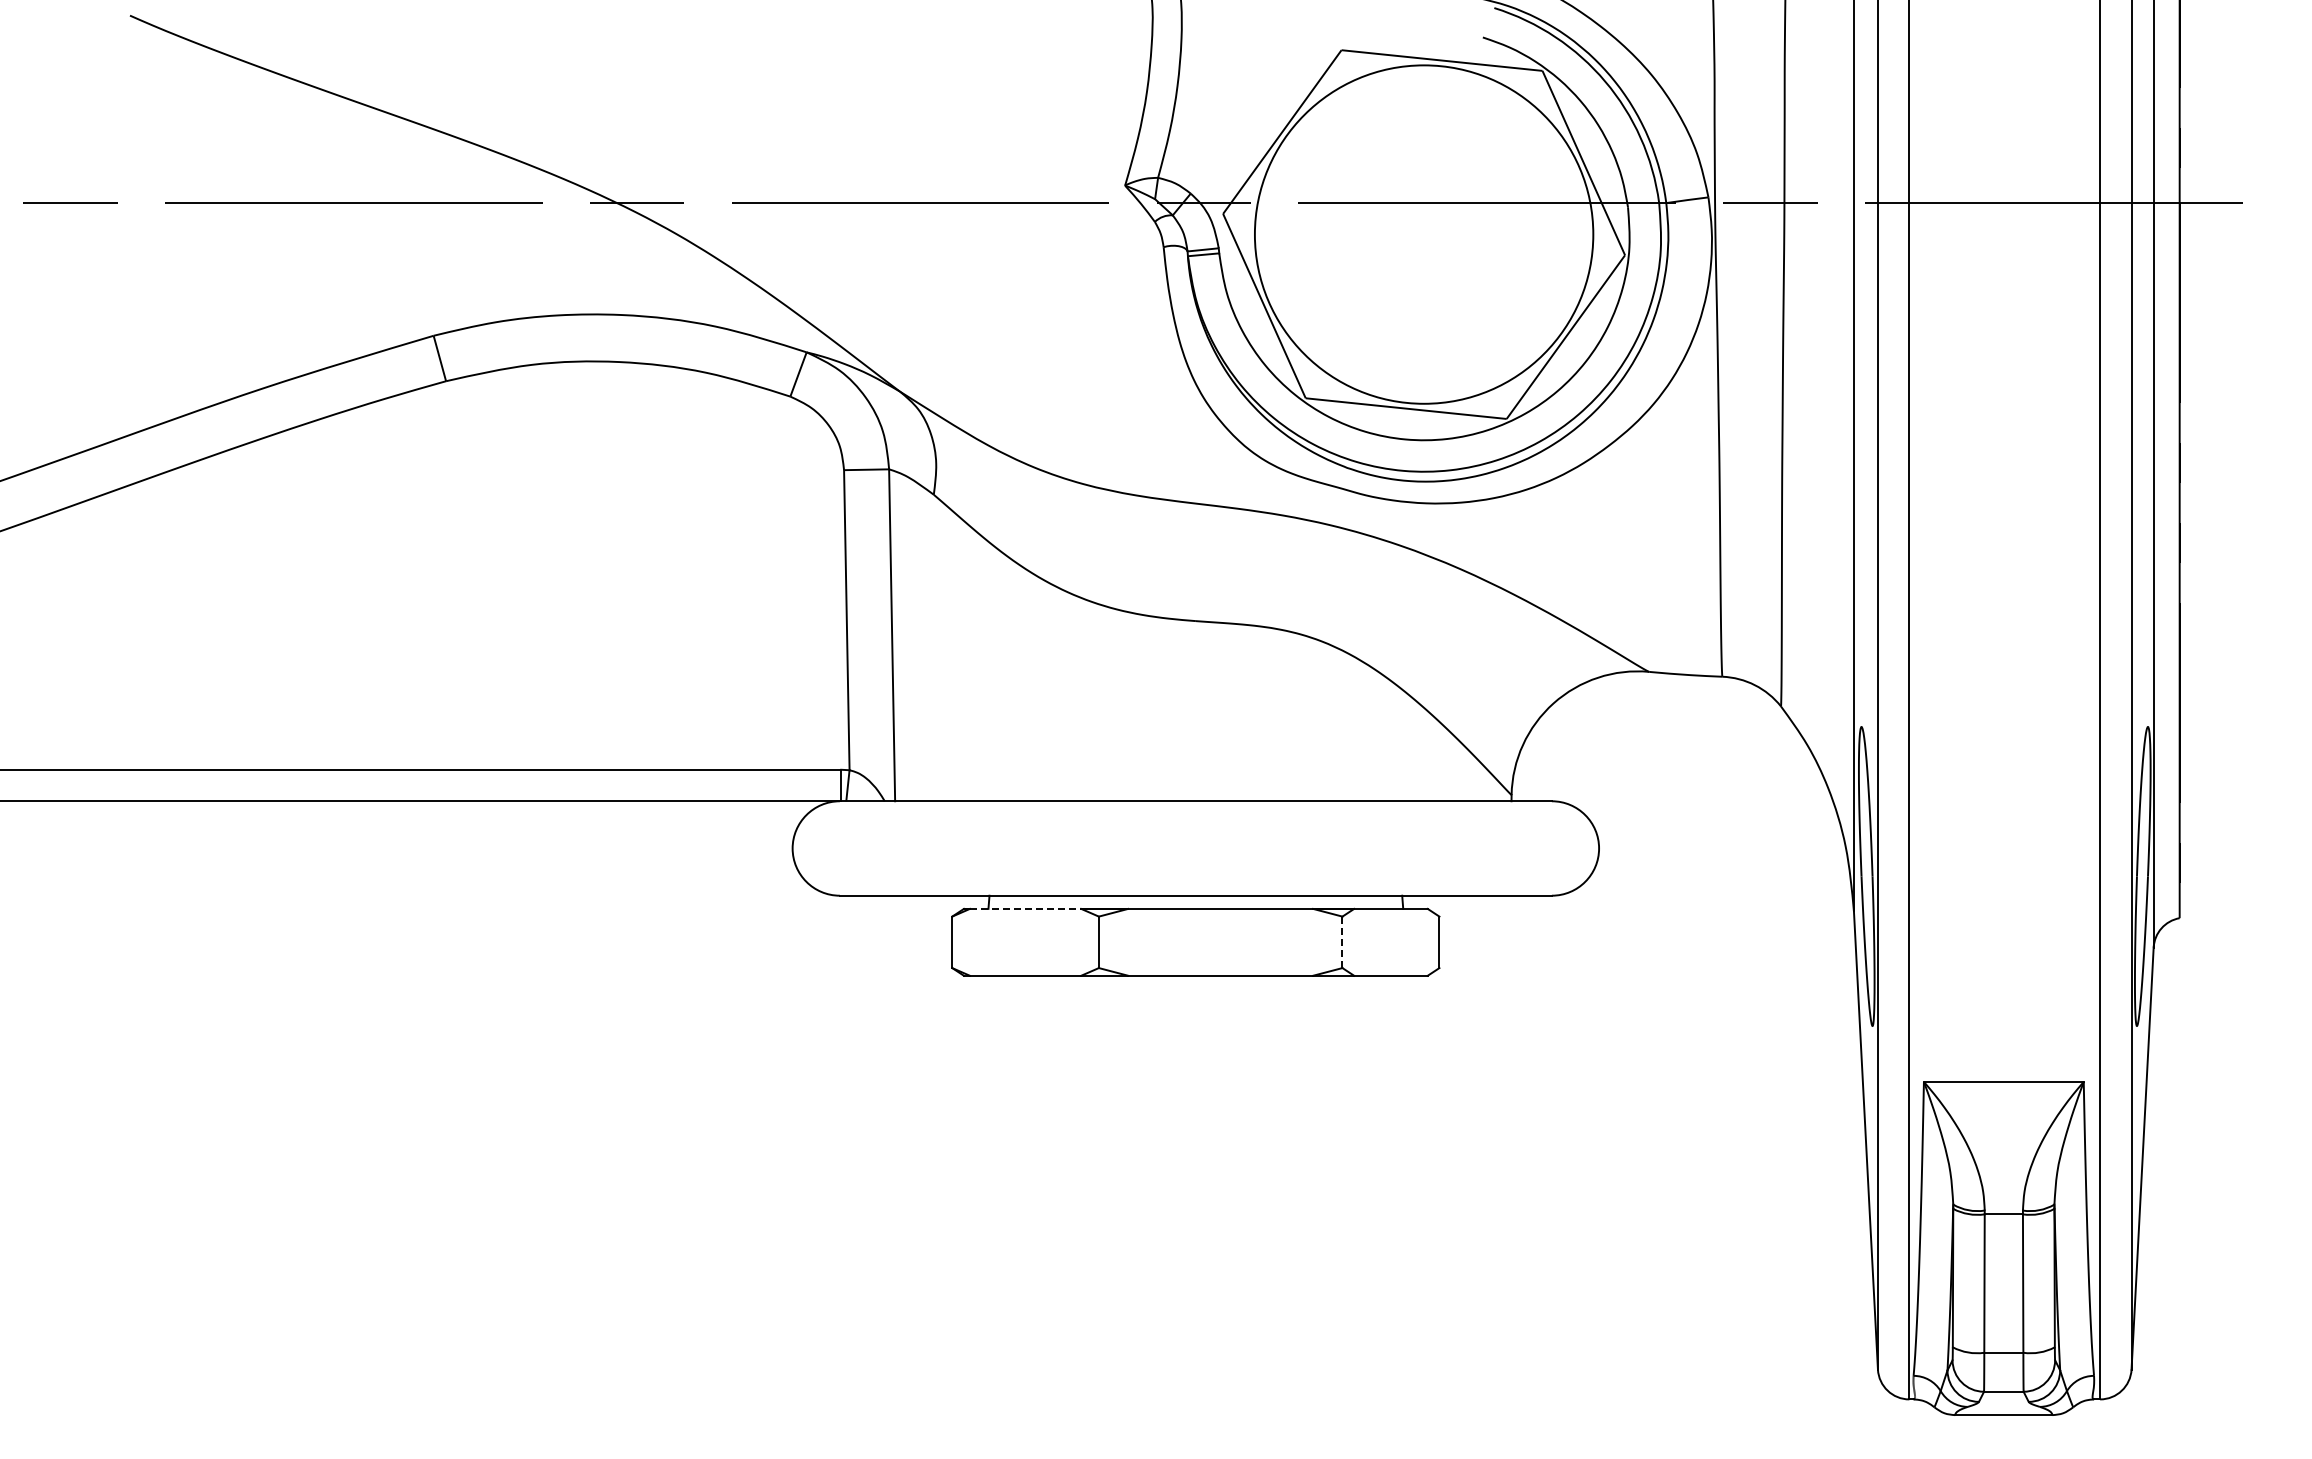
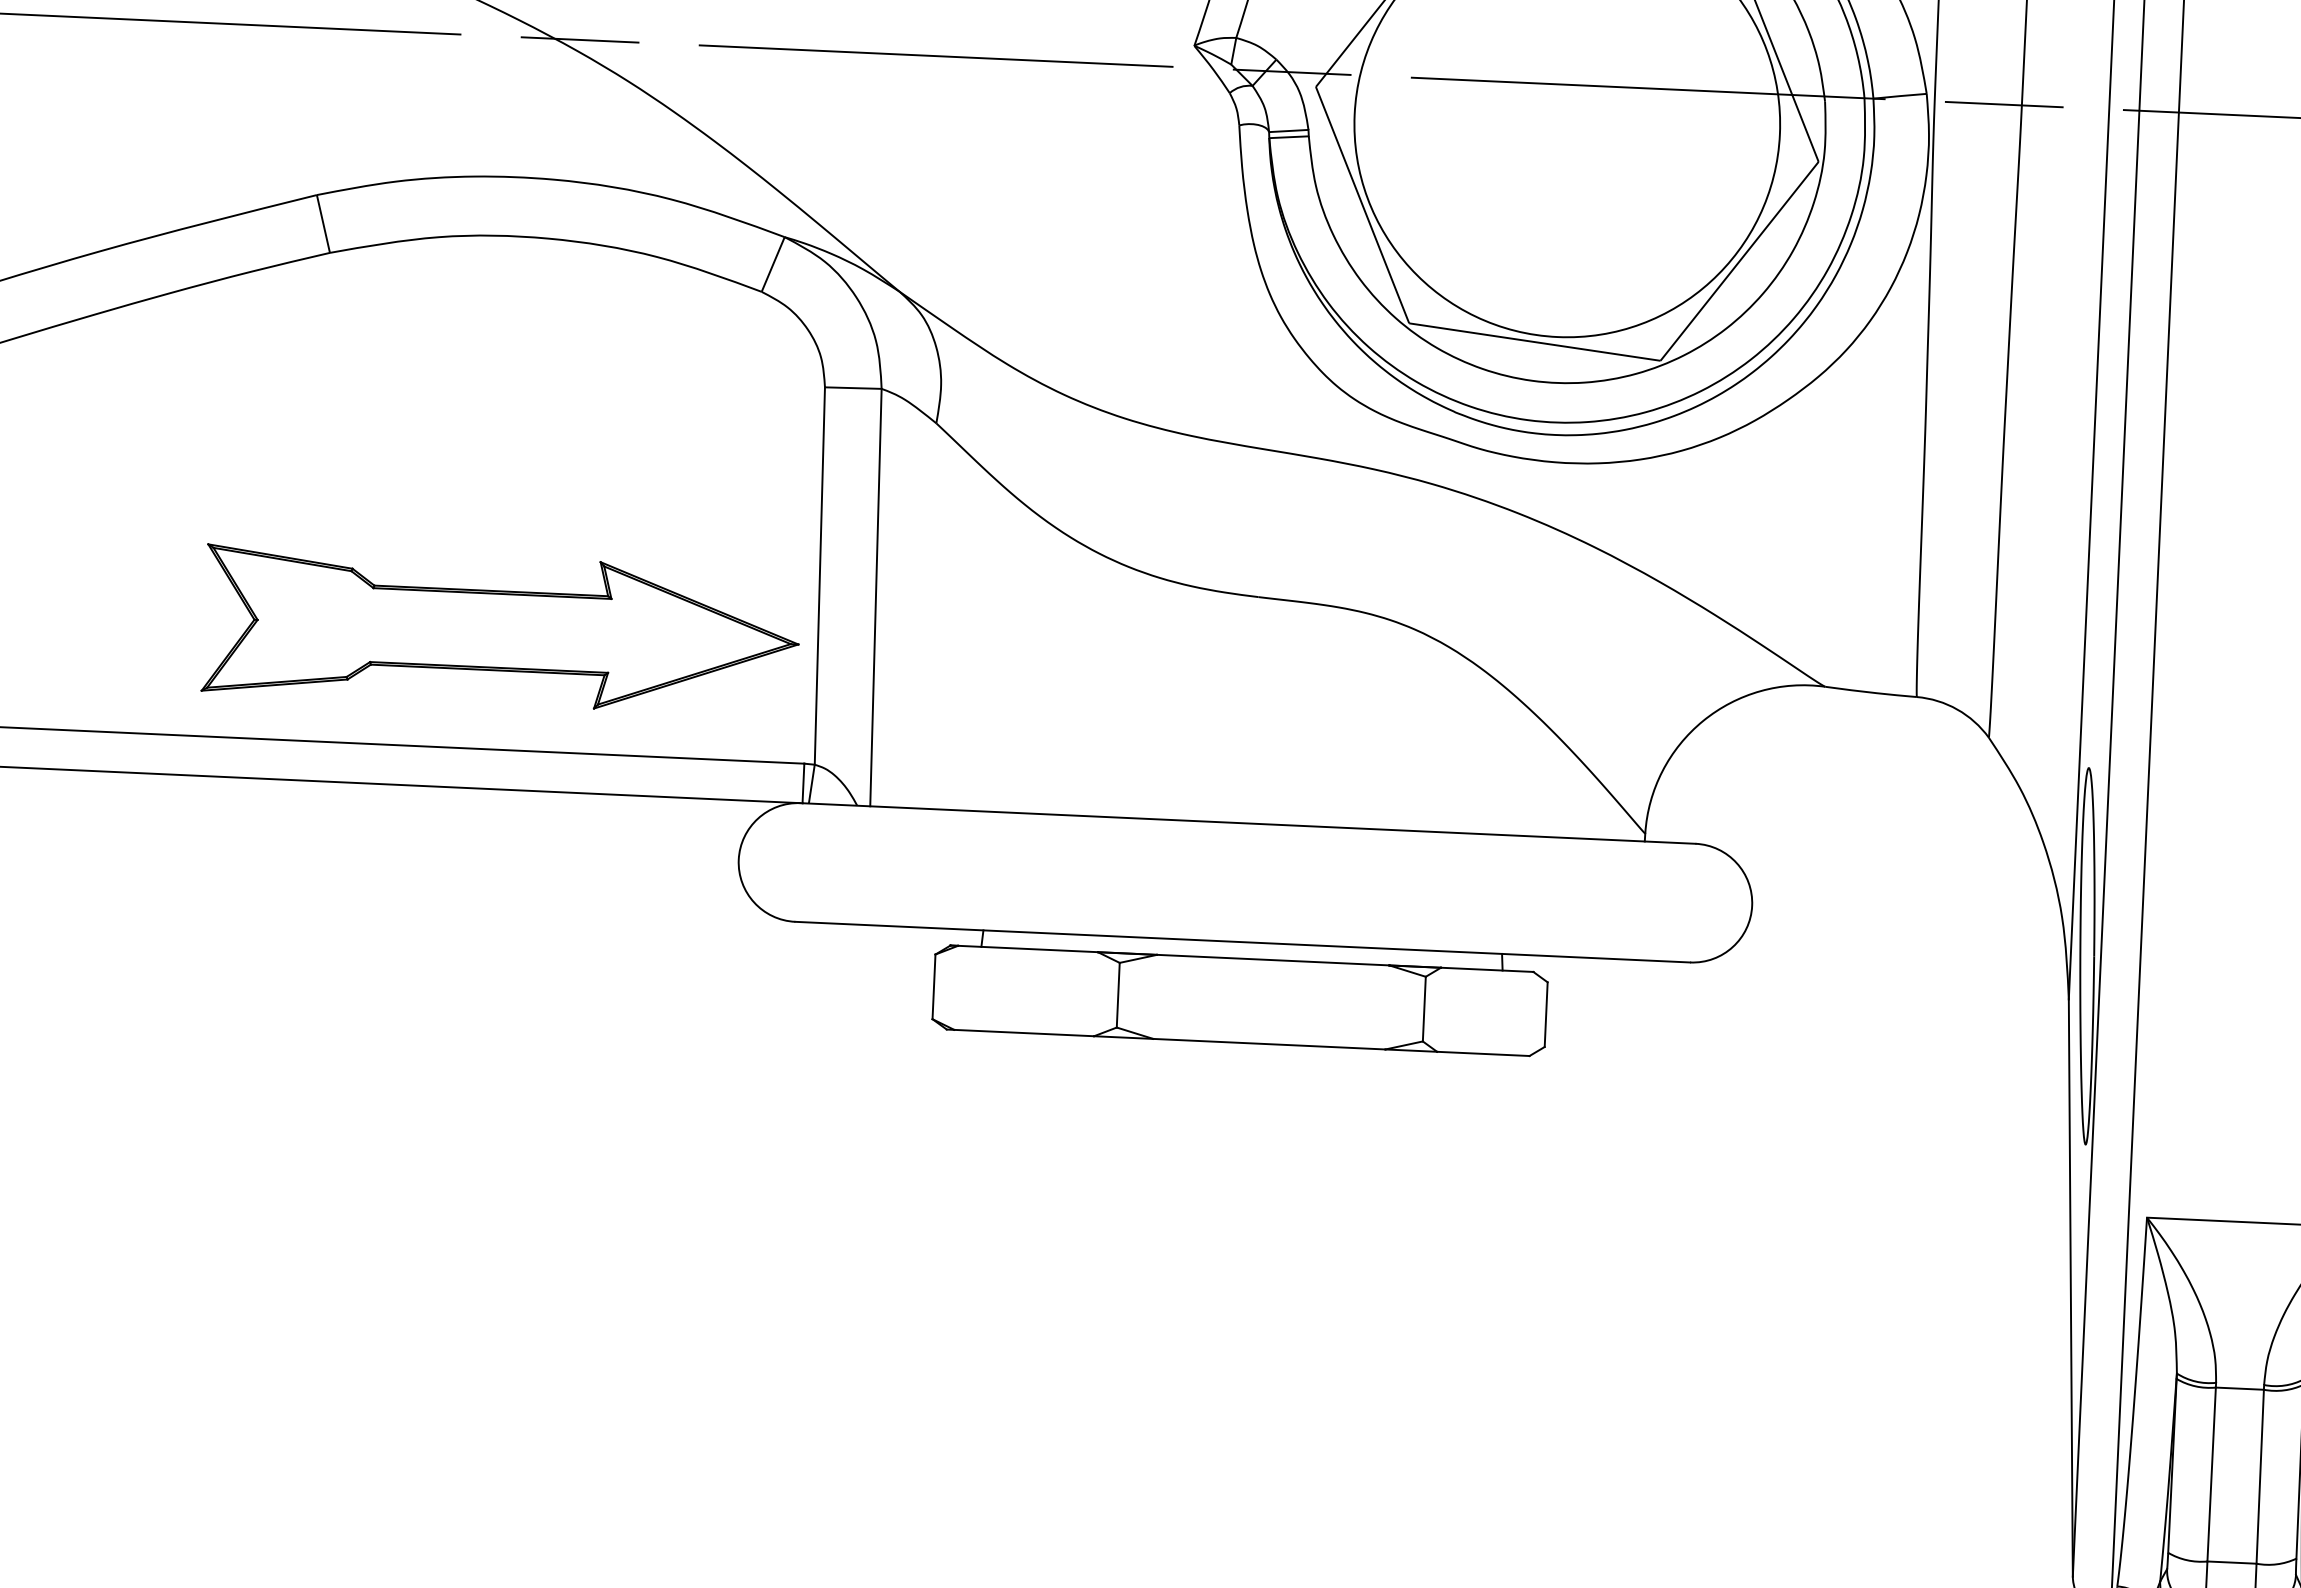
part: (595, 675) -> (500, 631), added
line: (1025, 908) -> (1027, 948), dashed -> solid
line: (1342, 942) -> (1424, 1009), dashed -> solid

